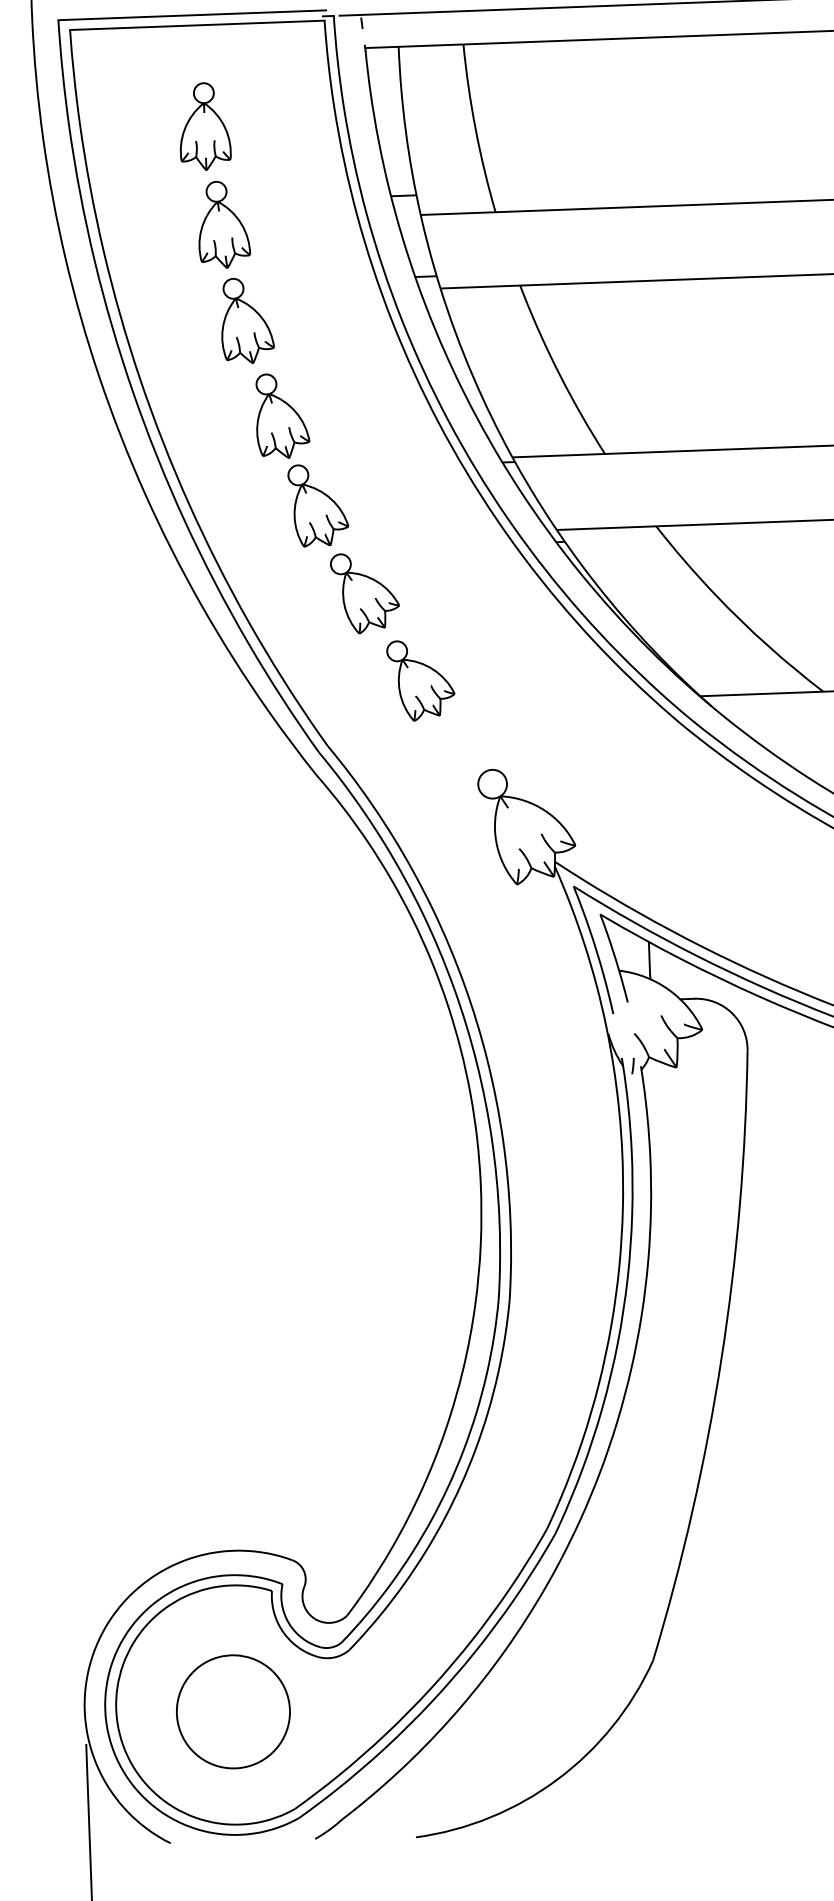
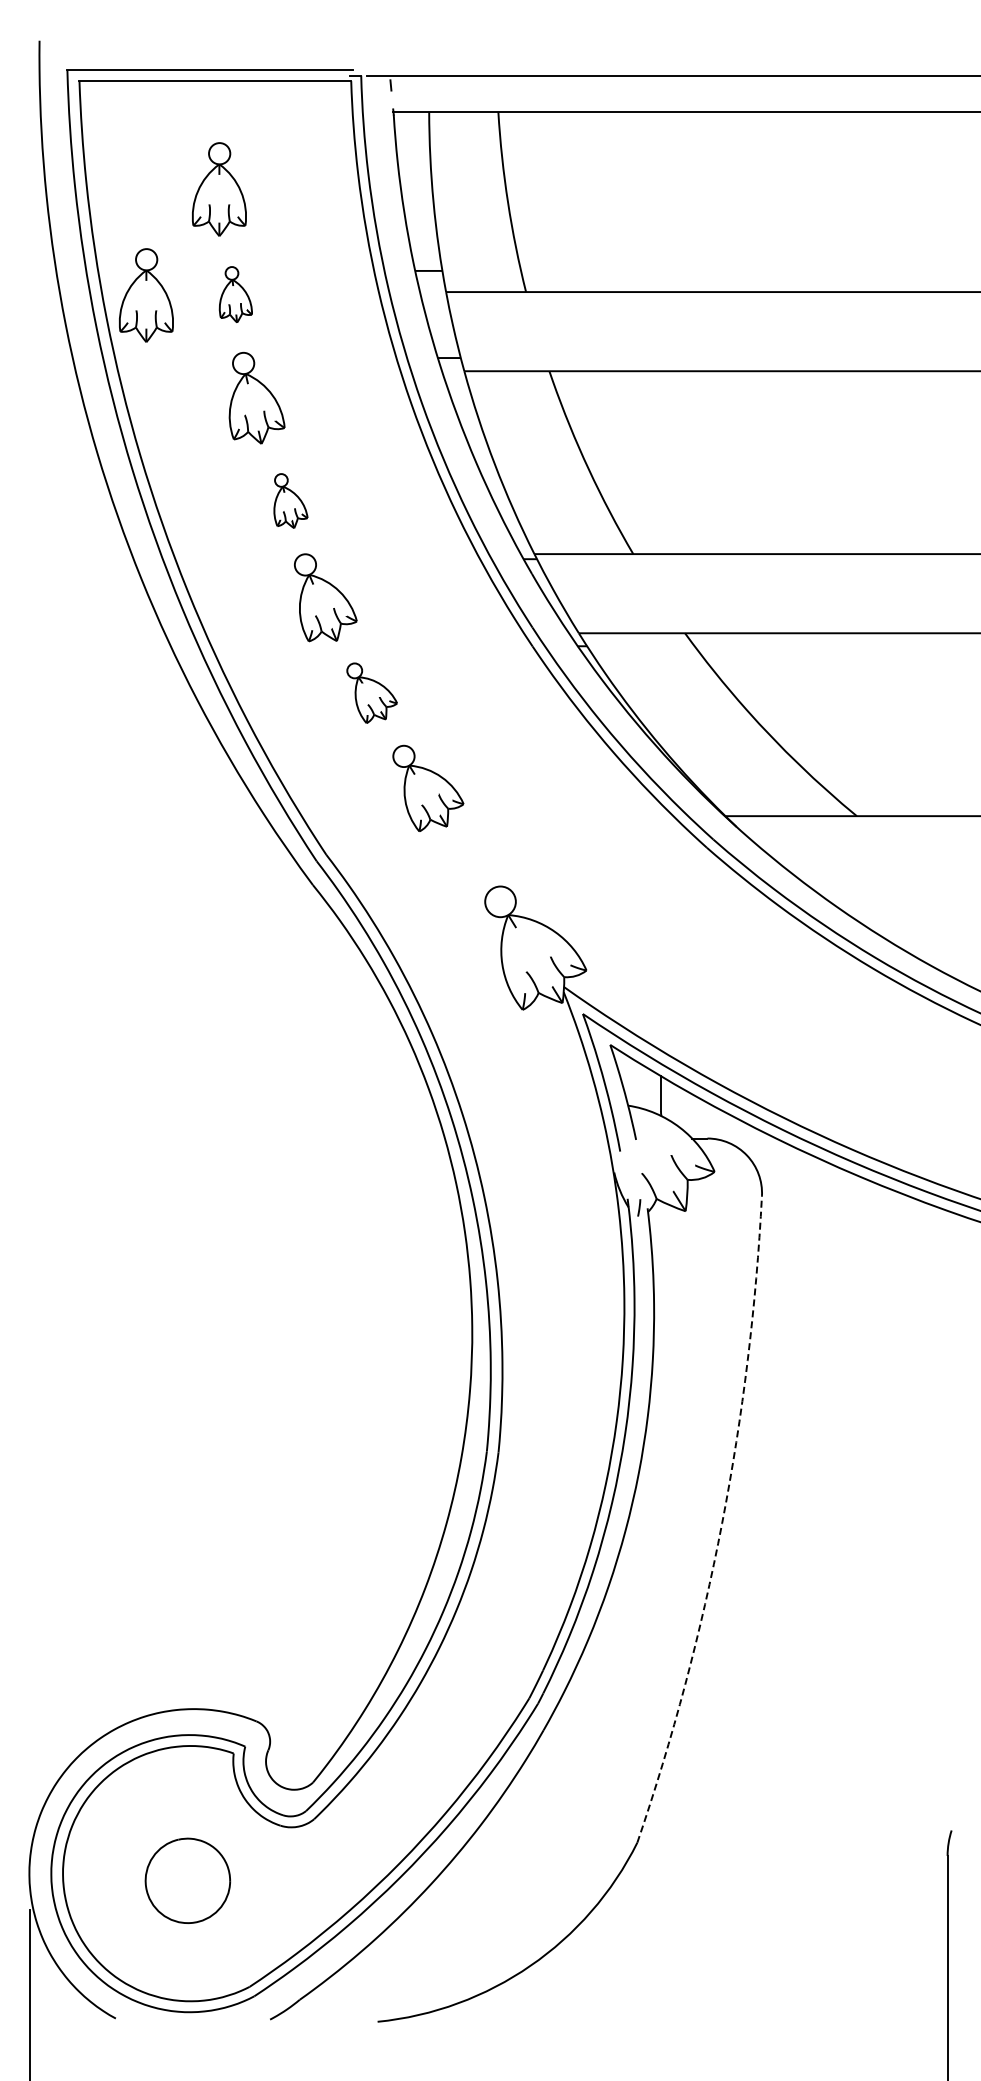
part: (223, 224) -> (235, 294), size x0.6
part: (140, 228) -> (146, 295), added
part: (282, 415) -> (290, 500), size x0.6
part: (364, 592) -> (371, 692), size x0.7
arc: (721, 1358) -> (722, 1523), solid -> dashed
part: (233, 1711) -> (187, 1880), size x0.7

